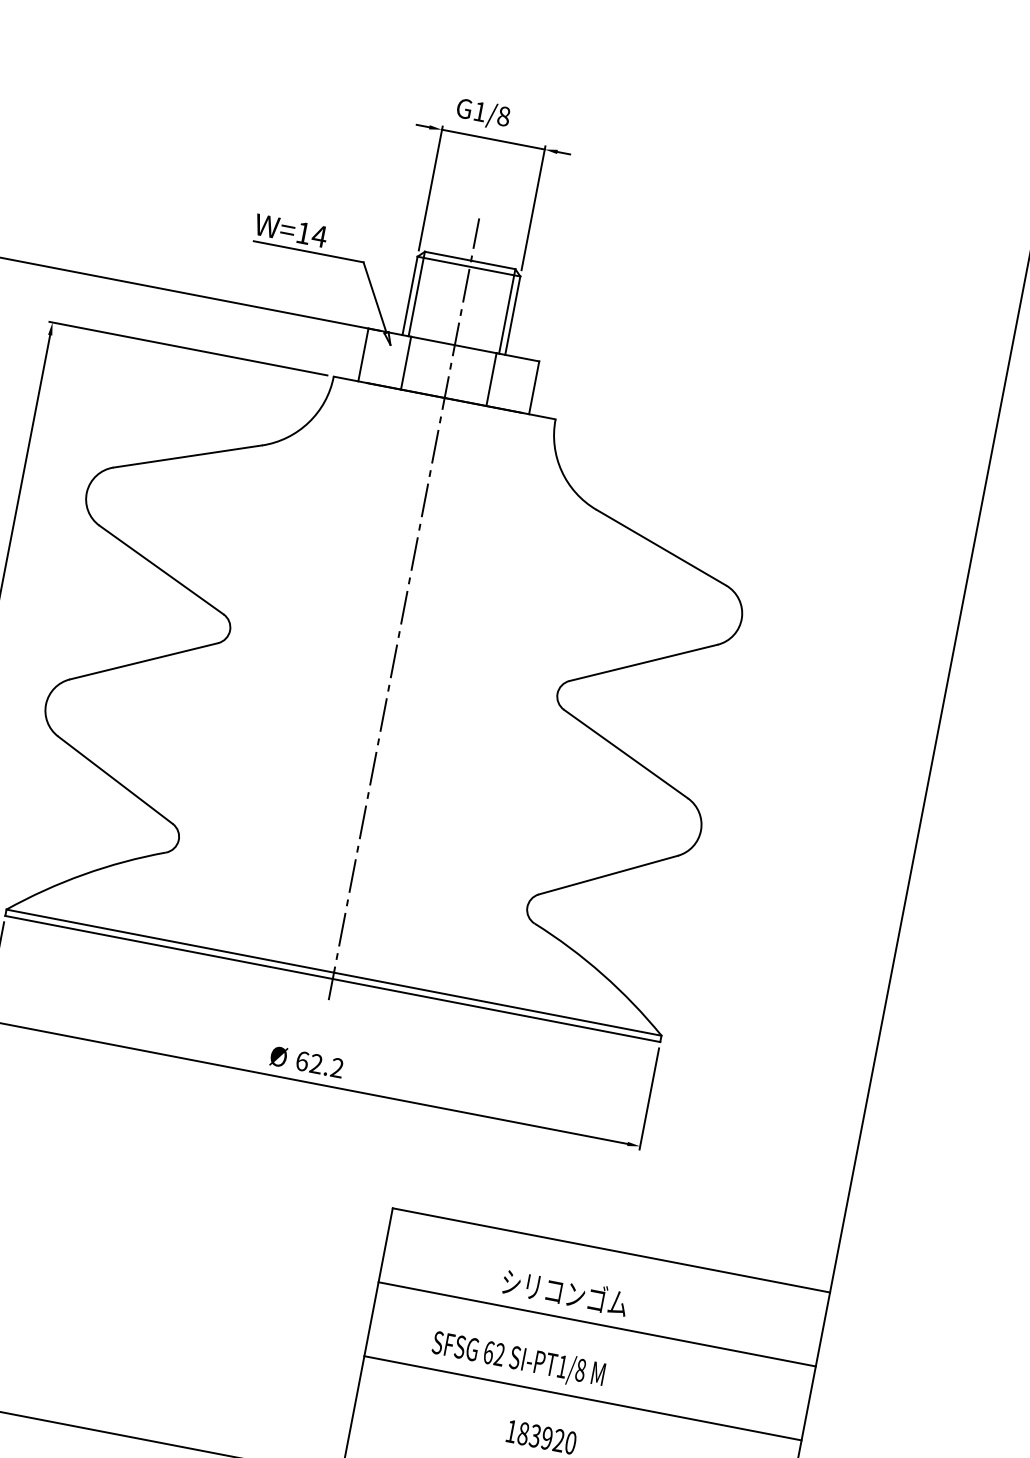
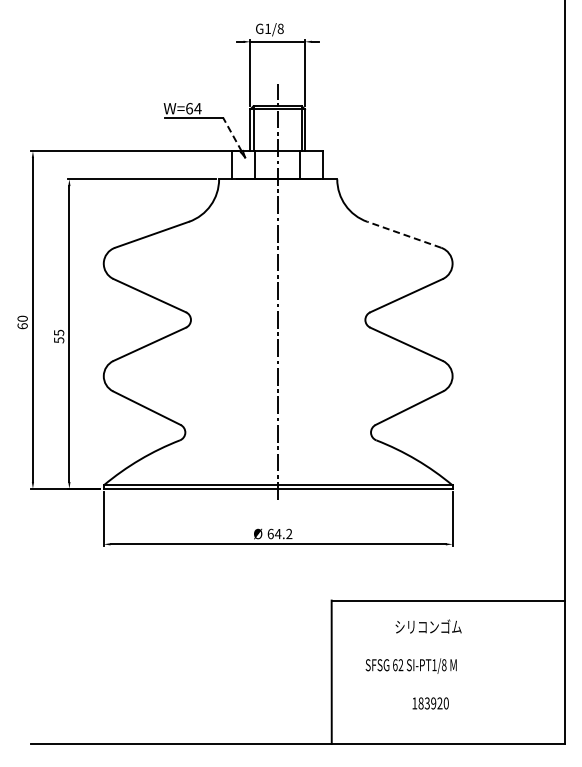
text: (303, 232) -> (189, 108), W=14 -> W=64
line: (375, 297) -> (232, 134), solid -> dashed
line: (660, 546) -> (403, 234), solid -> dashed
text: (315, 1062) -> (277, 533), 62.2 -> 64.2
line: (596, 1323) -> (447, 639), removed
line: (581, 1398) -> (447, 679), removed

